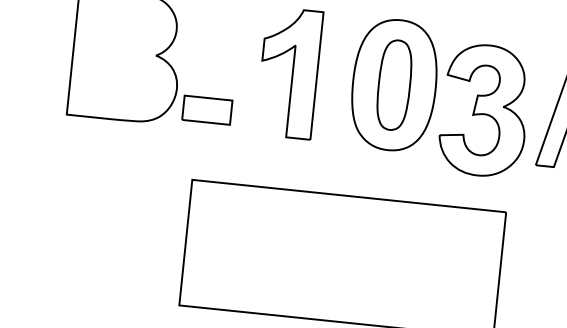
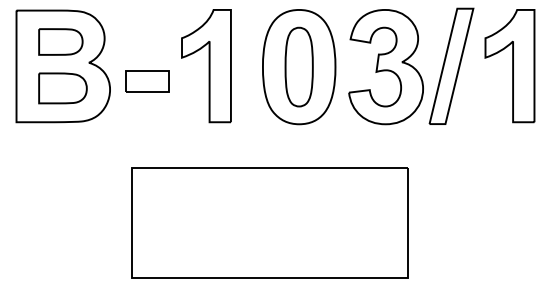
part: (126, 28) -> (60, 41), added
part: (122, 81) -> (62, 88), added
part: (207, 109) -> (147, 81), moved
part: (483, 110) -> (385, 67), moved

